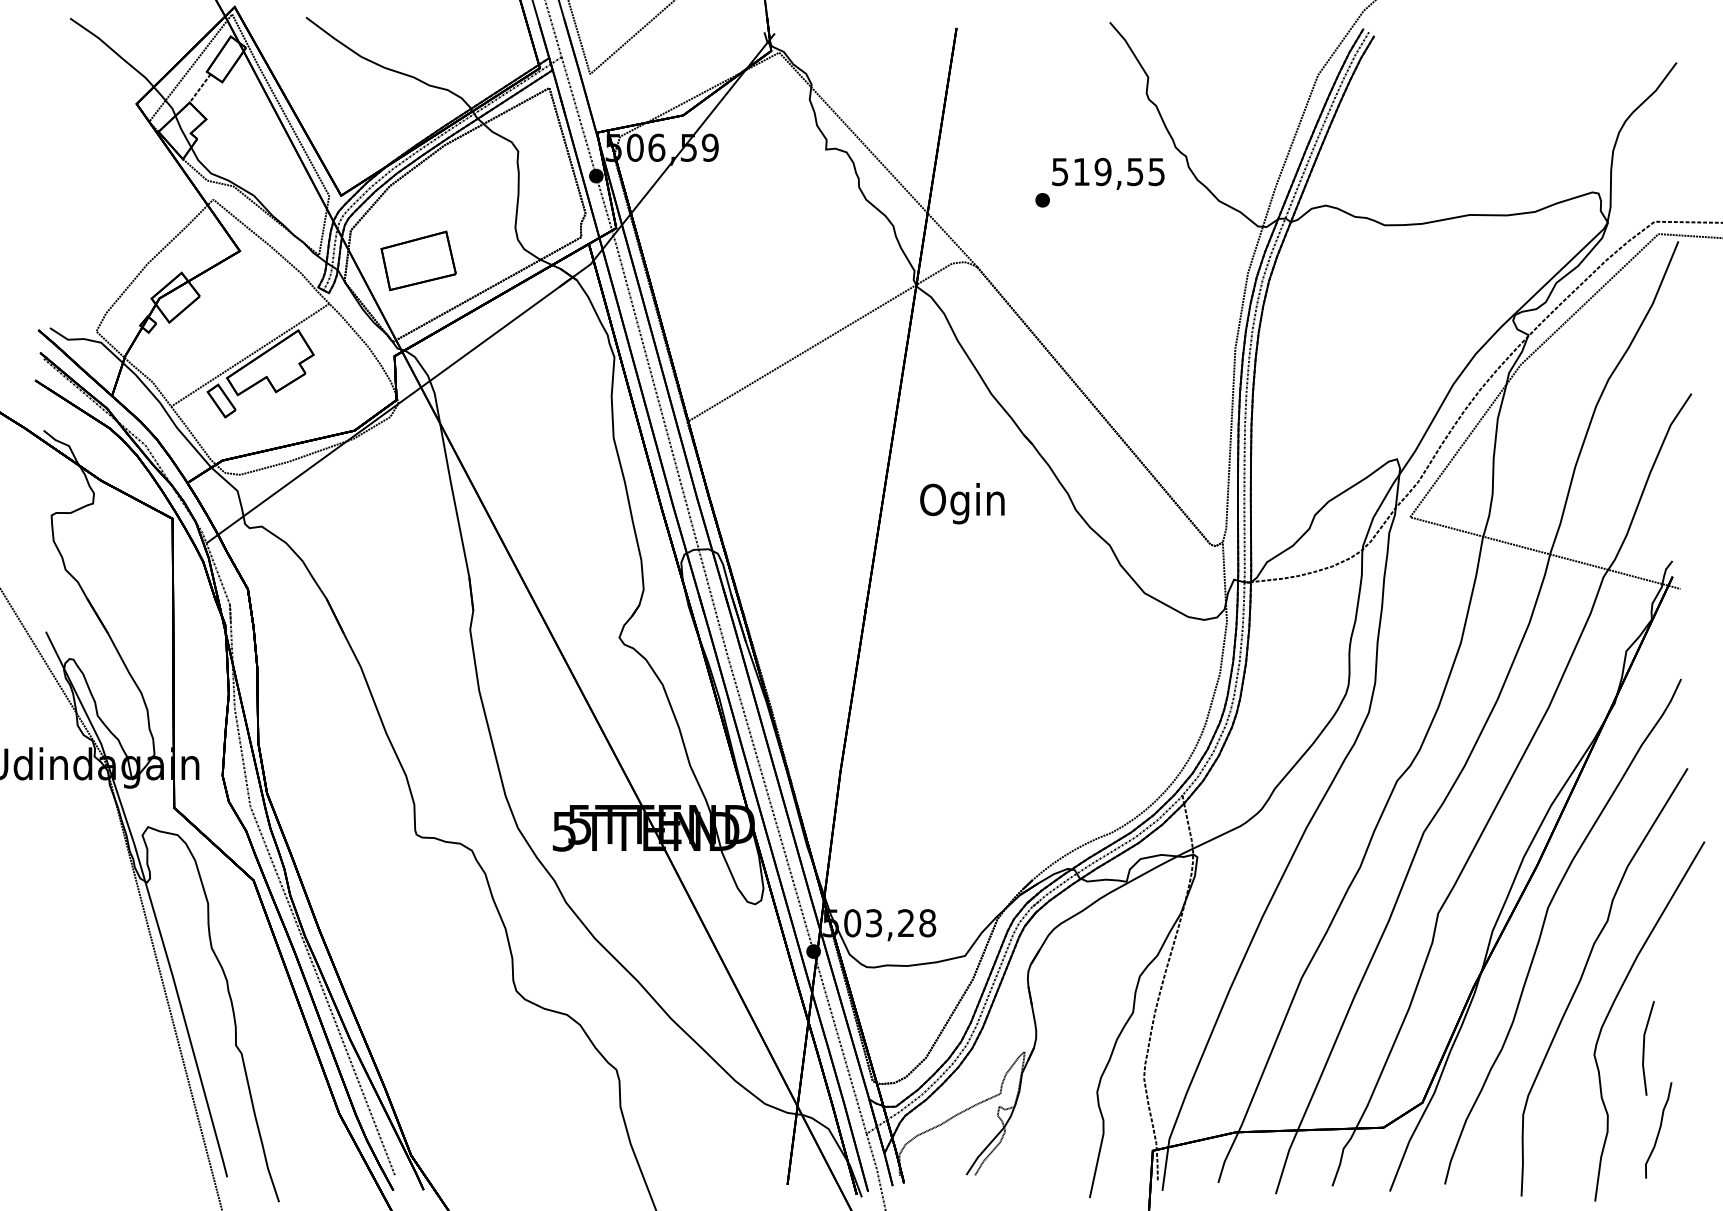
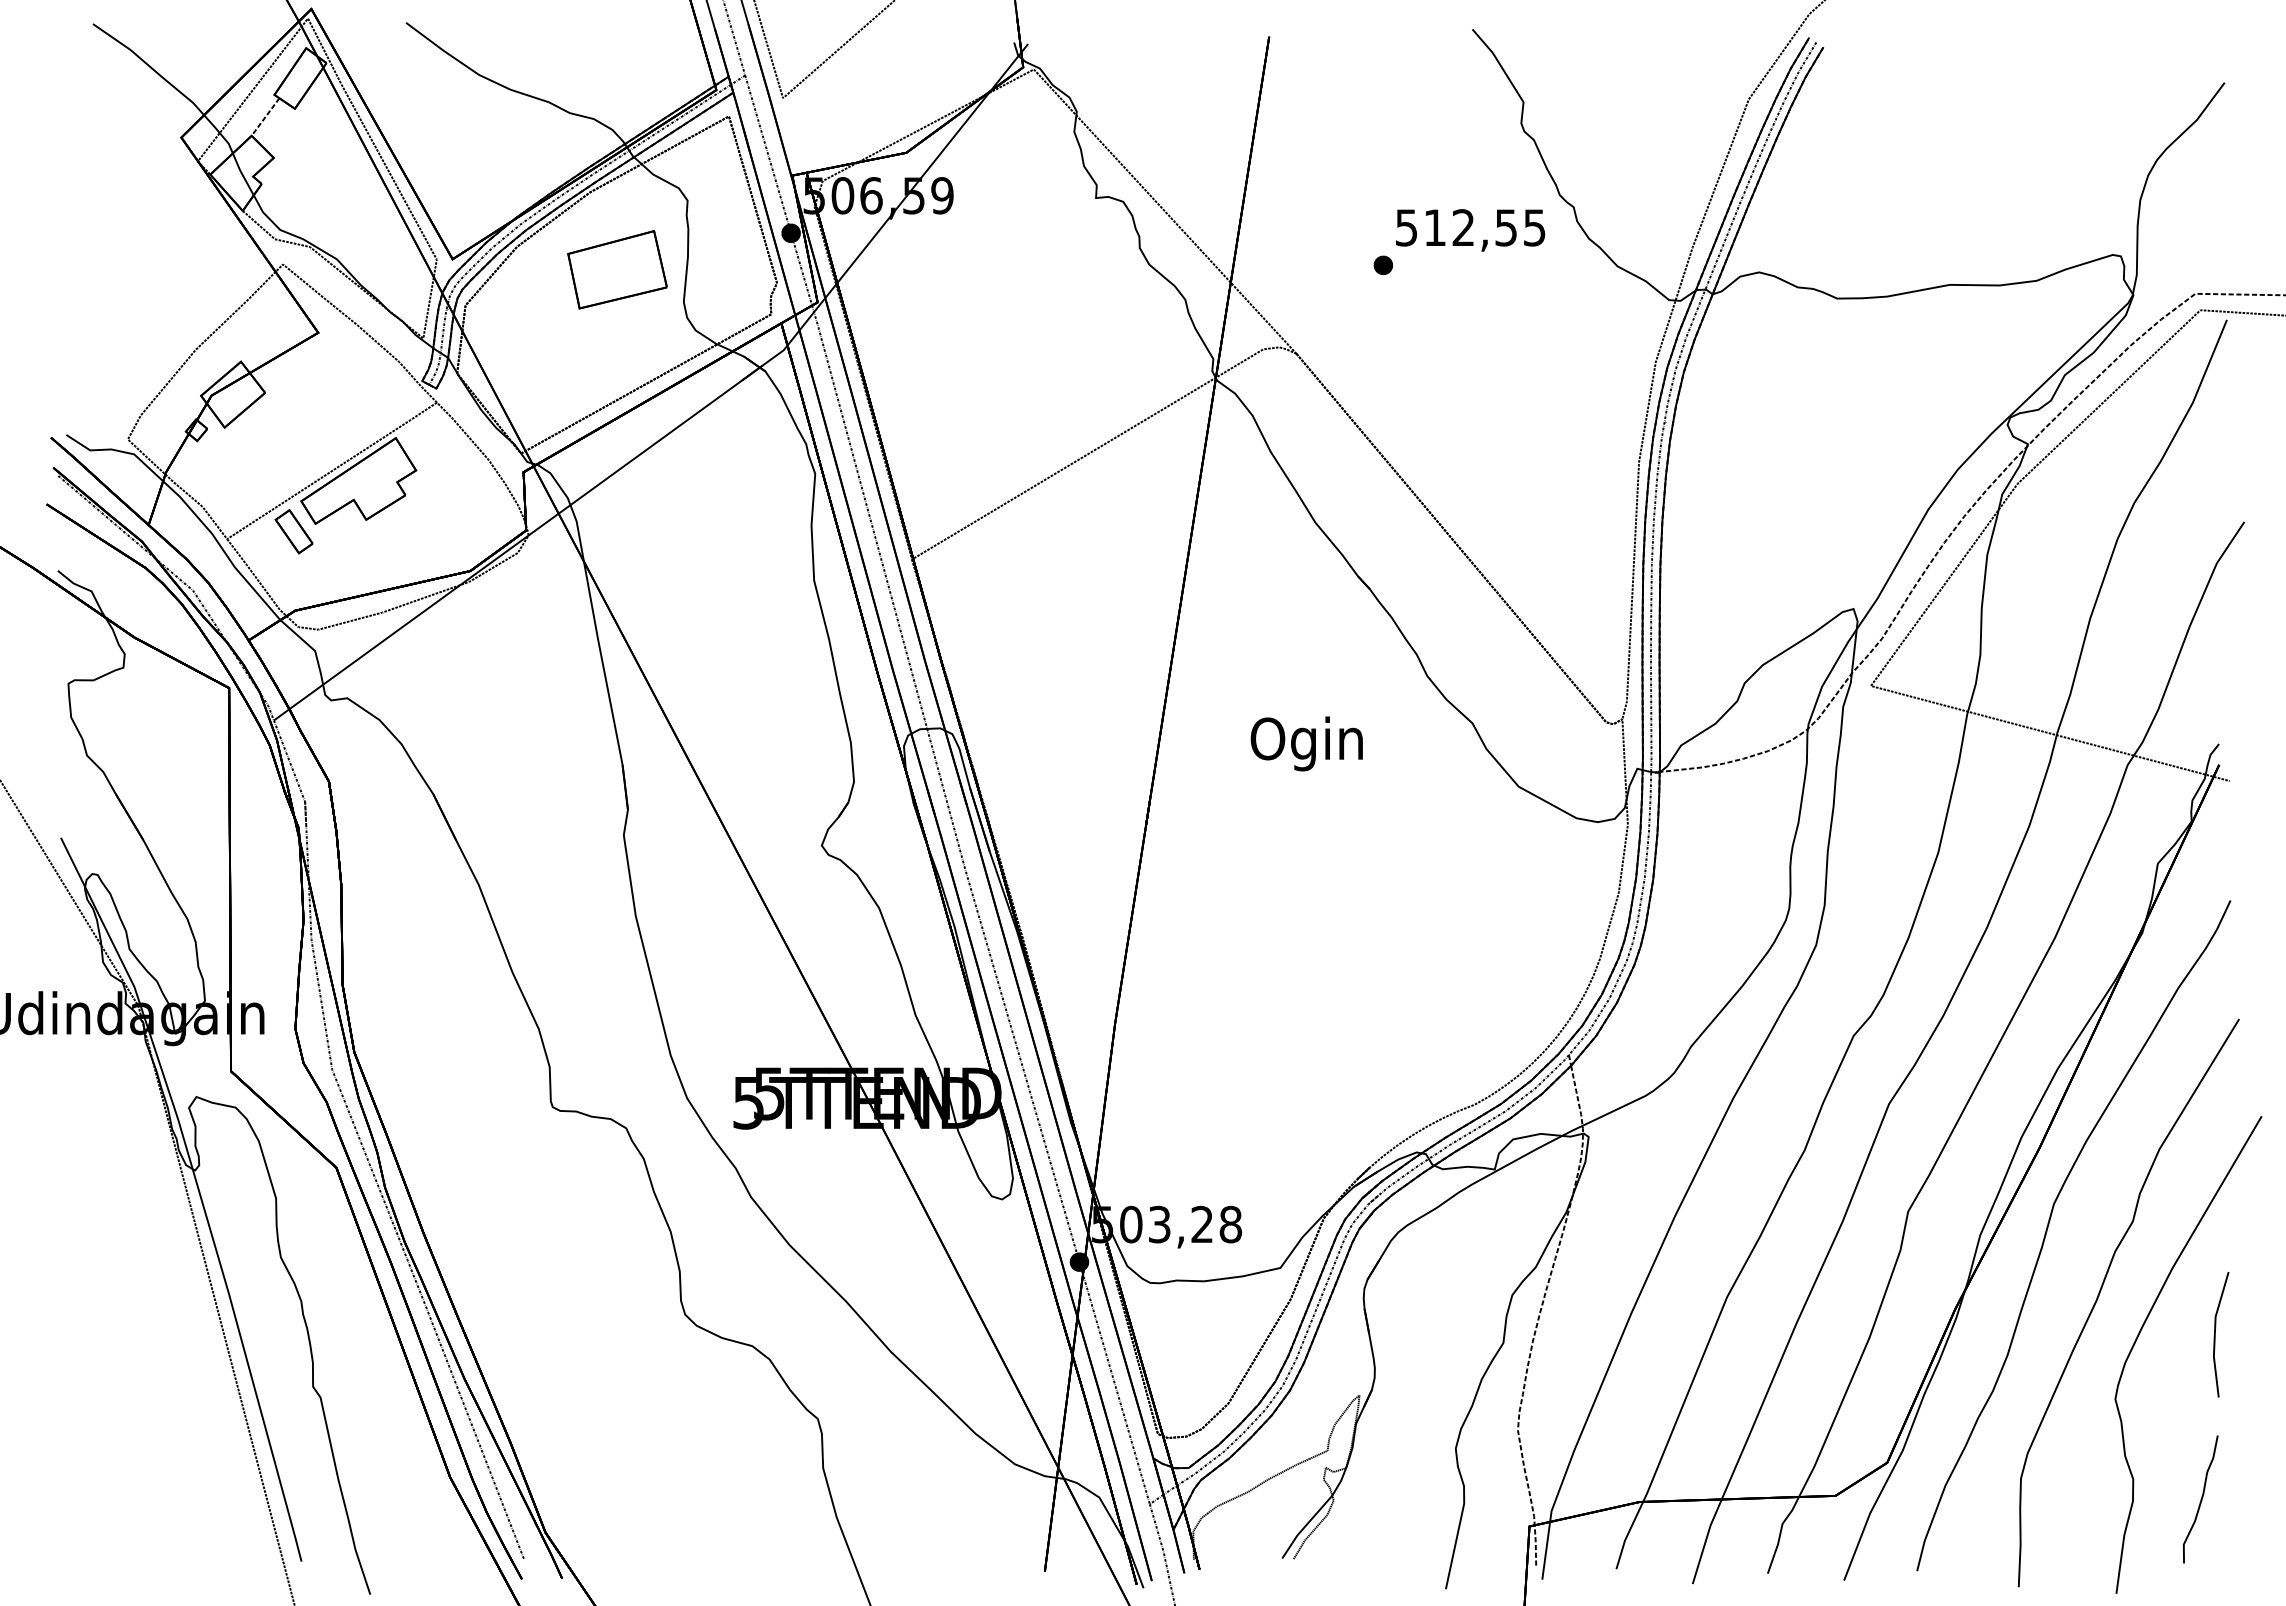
text: (1103, 171) -> (1463, 227), 519,55 -> 512,55
part: (418, 260) -> (617, 269), moved
text: (962, 503) -> (1306, 743), moved
line: (1644, 1048) -> (2215, 1334), moved

